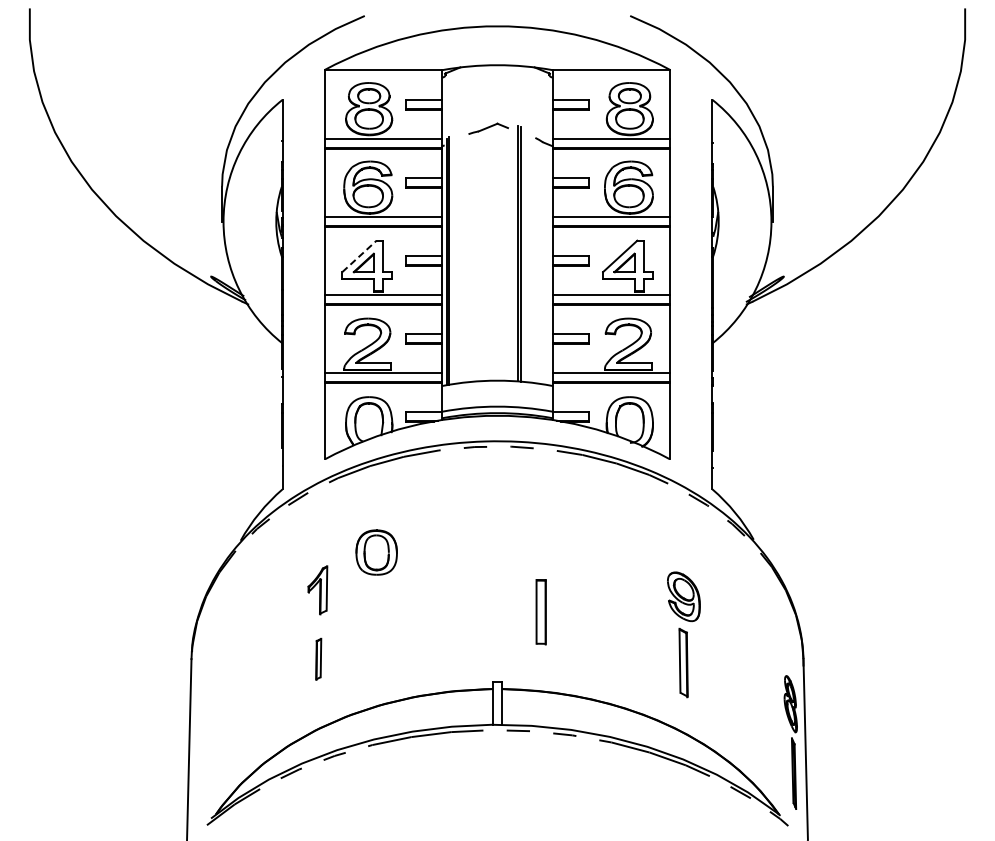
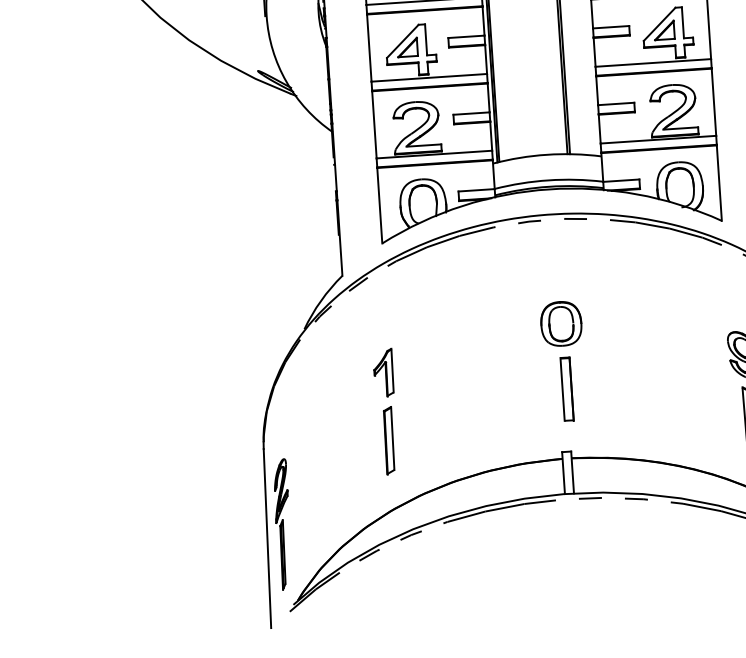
line: (359, 256) -> (402, 41), dashed -> solid
part: (376, 552) -> (561, 323), moved
part: (540, 612) -> (566, 389), moved
part: (318, 659) -> (388, 441), size x1.67
part: (206, 736) -> (283, 524), added

